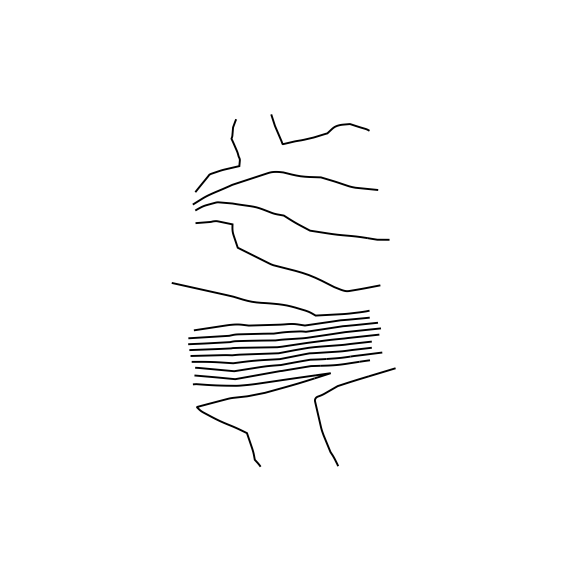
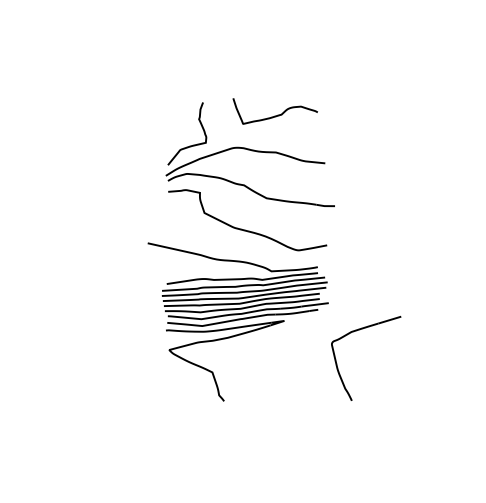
part: (343, 385) -> (356, 331), moved

